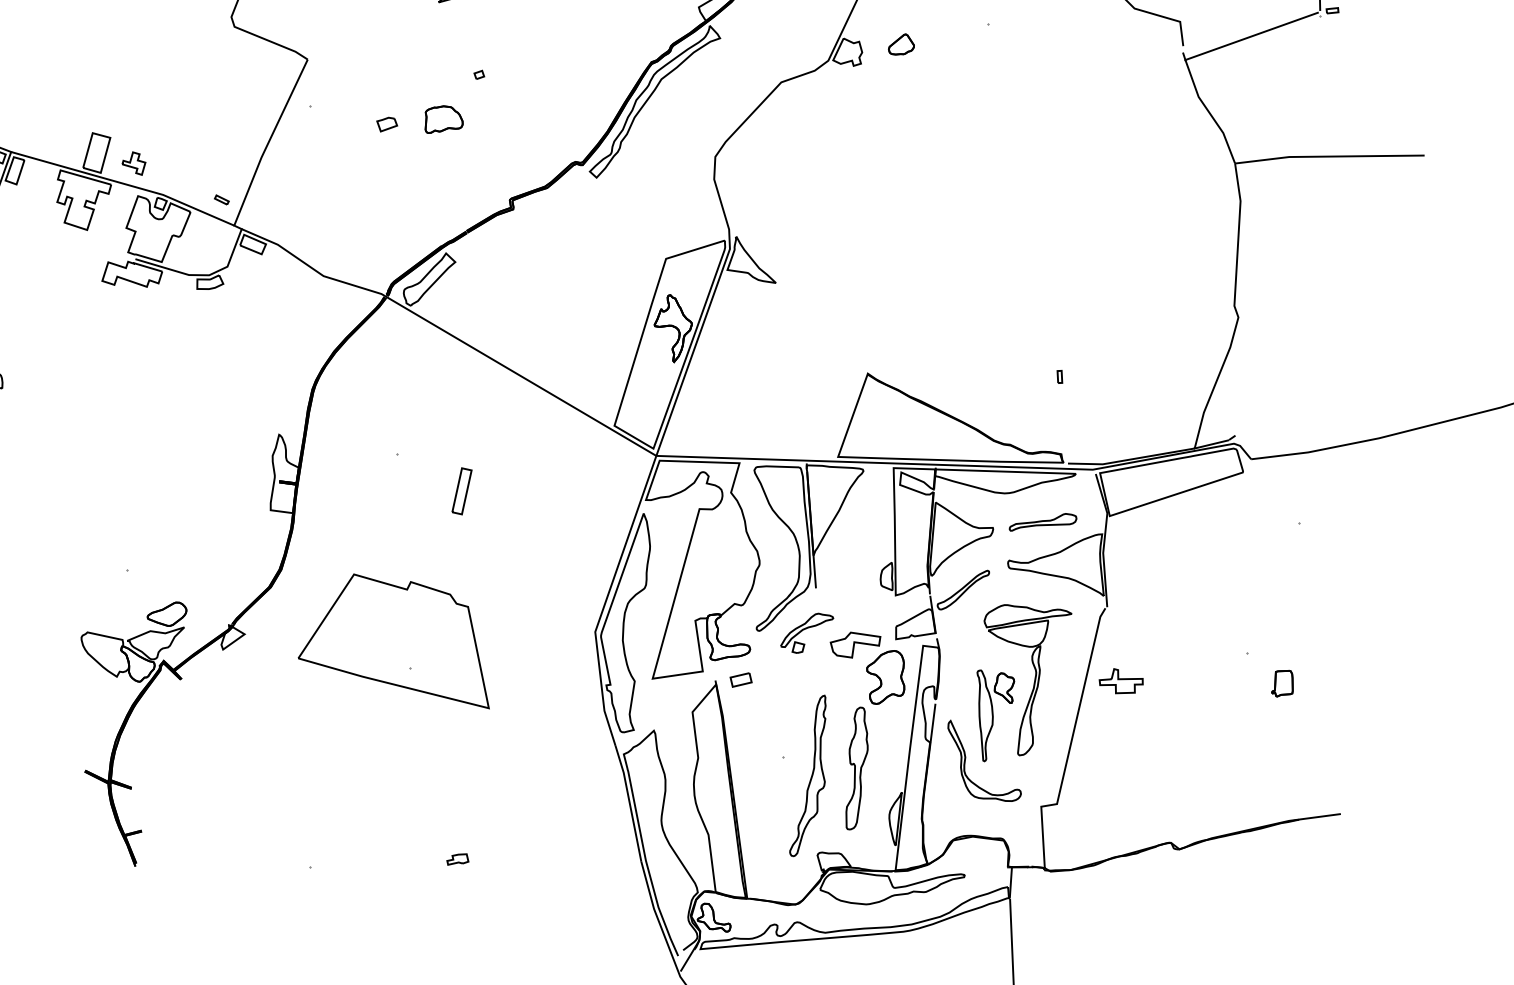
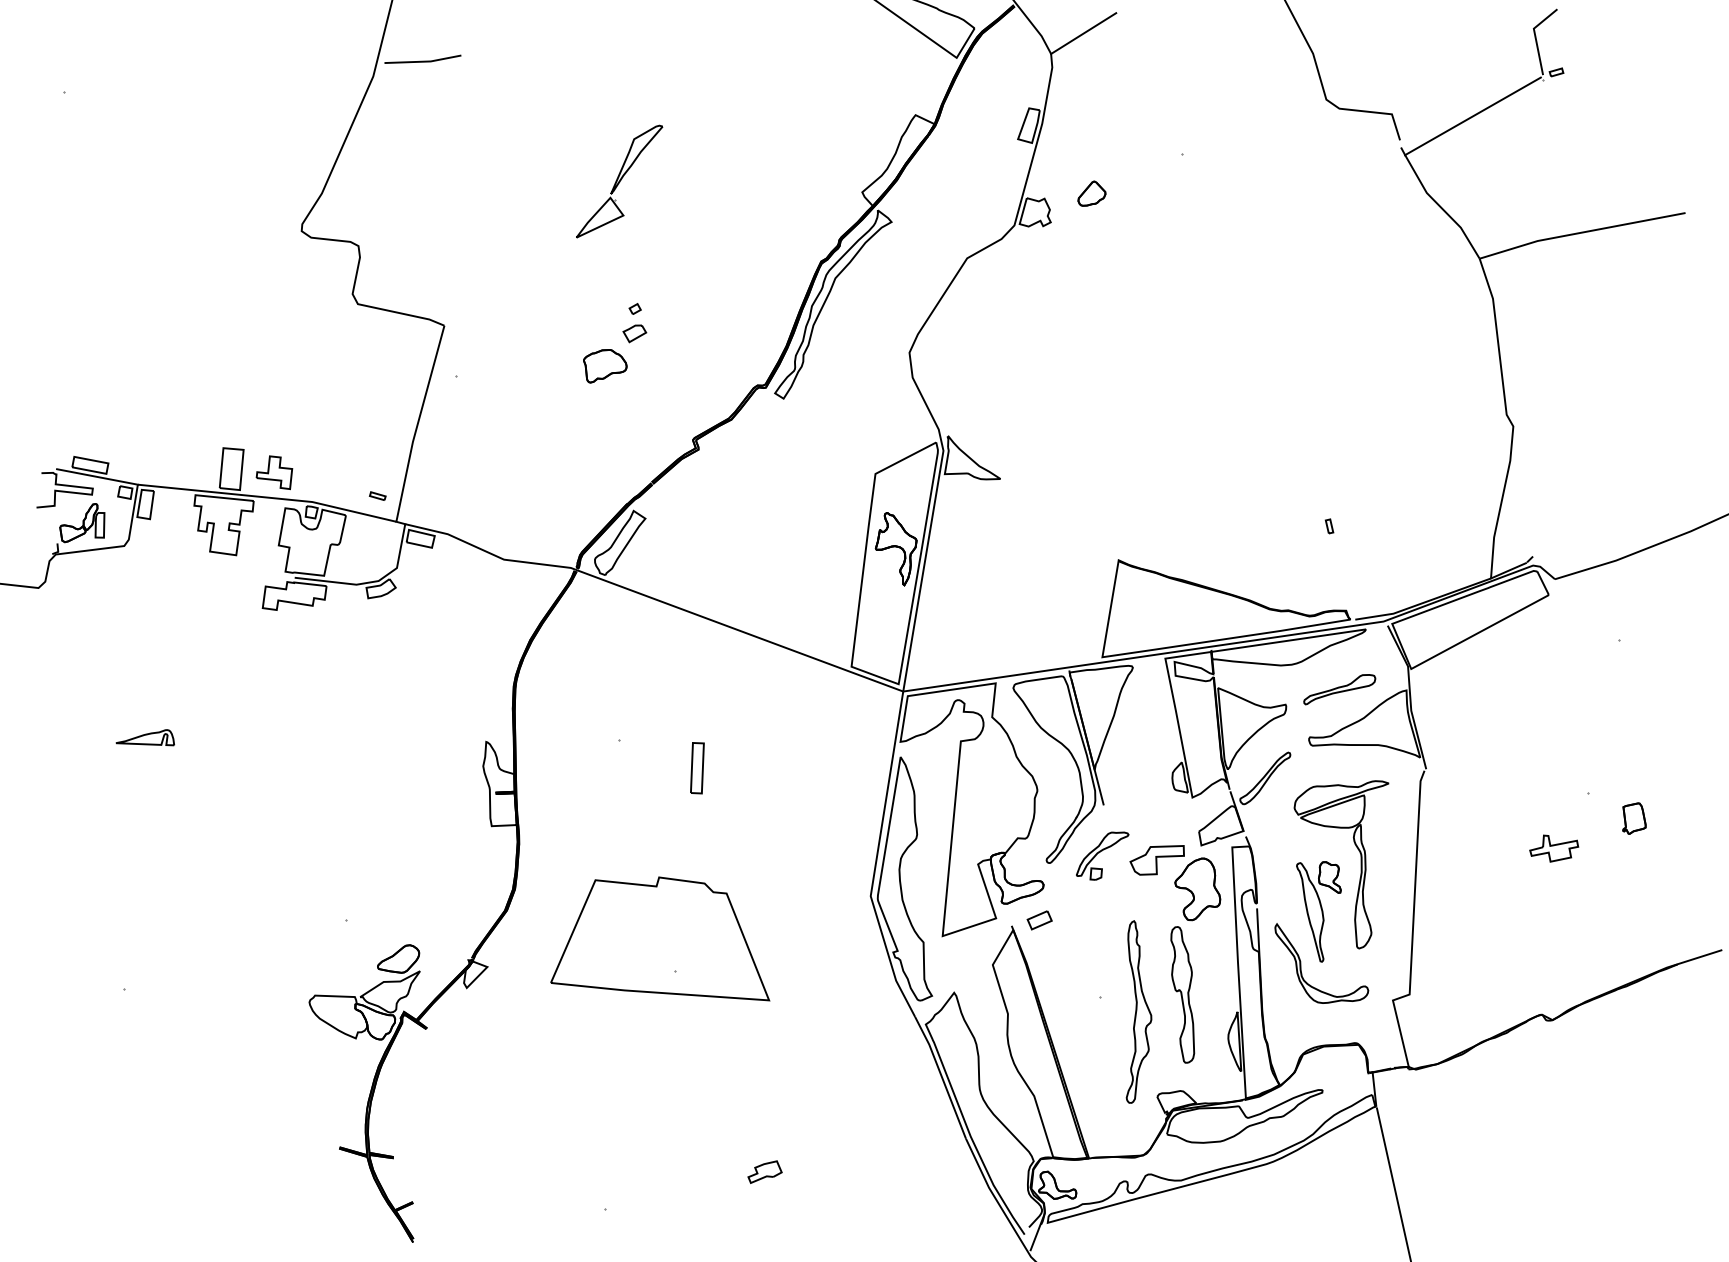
part: (386, 124) -> (634, 333), moved
part: (134, 162) -> (274, 472), size x1.43
part: (1121, 682) -> (1554, 848), moved
part: (457, 859) -> (764, 1171), size x1.43

